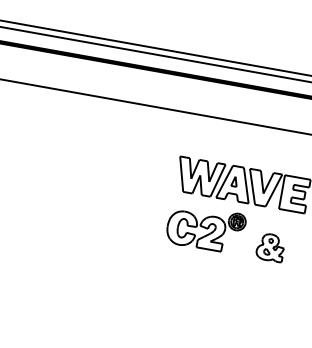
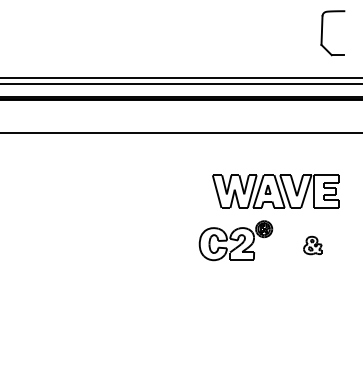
part: (205, 228) -> (235, 240), moved
part: (270, 247) -> (312, 245), size x0.7

